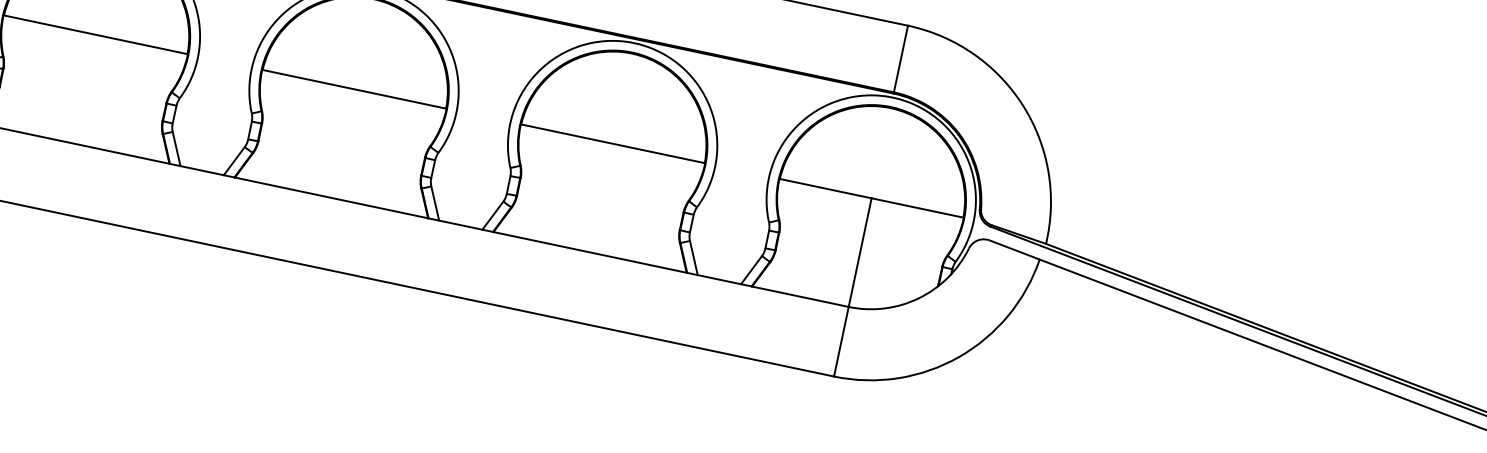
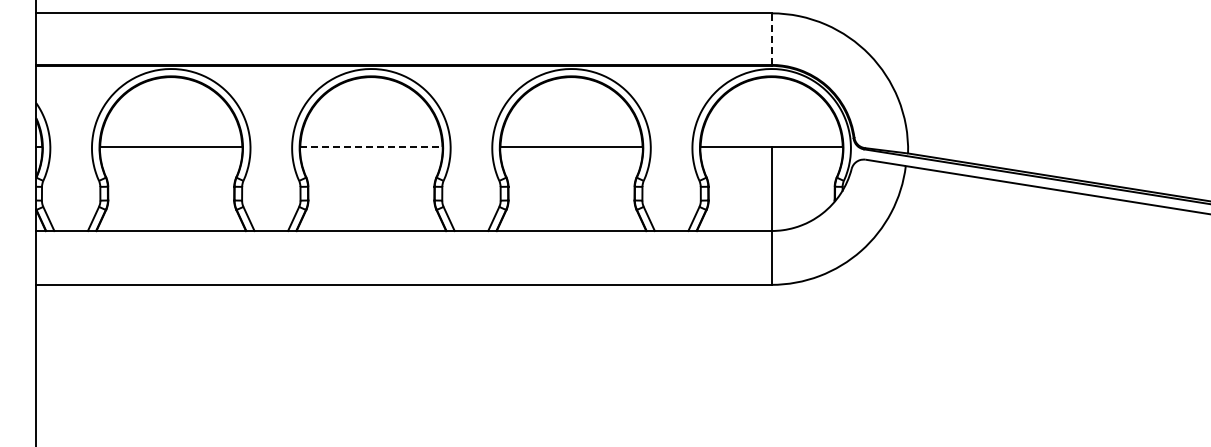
line: (900, 59) -> (771, 39), solid -> dashed
line: (354, 88) -> (371, 146), solid -> dashed

